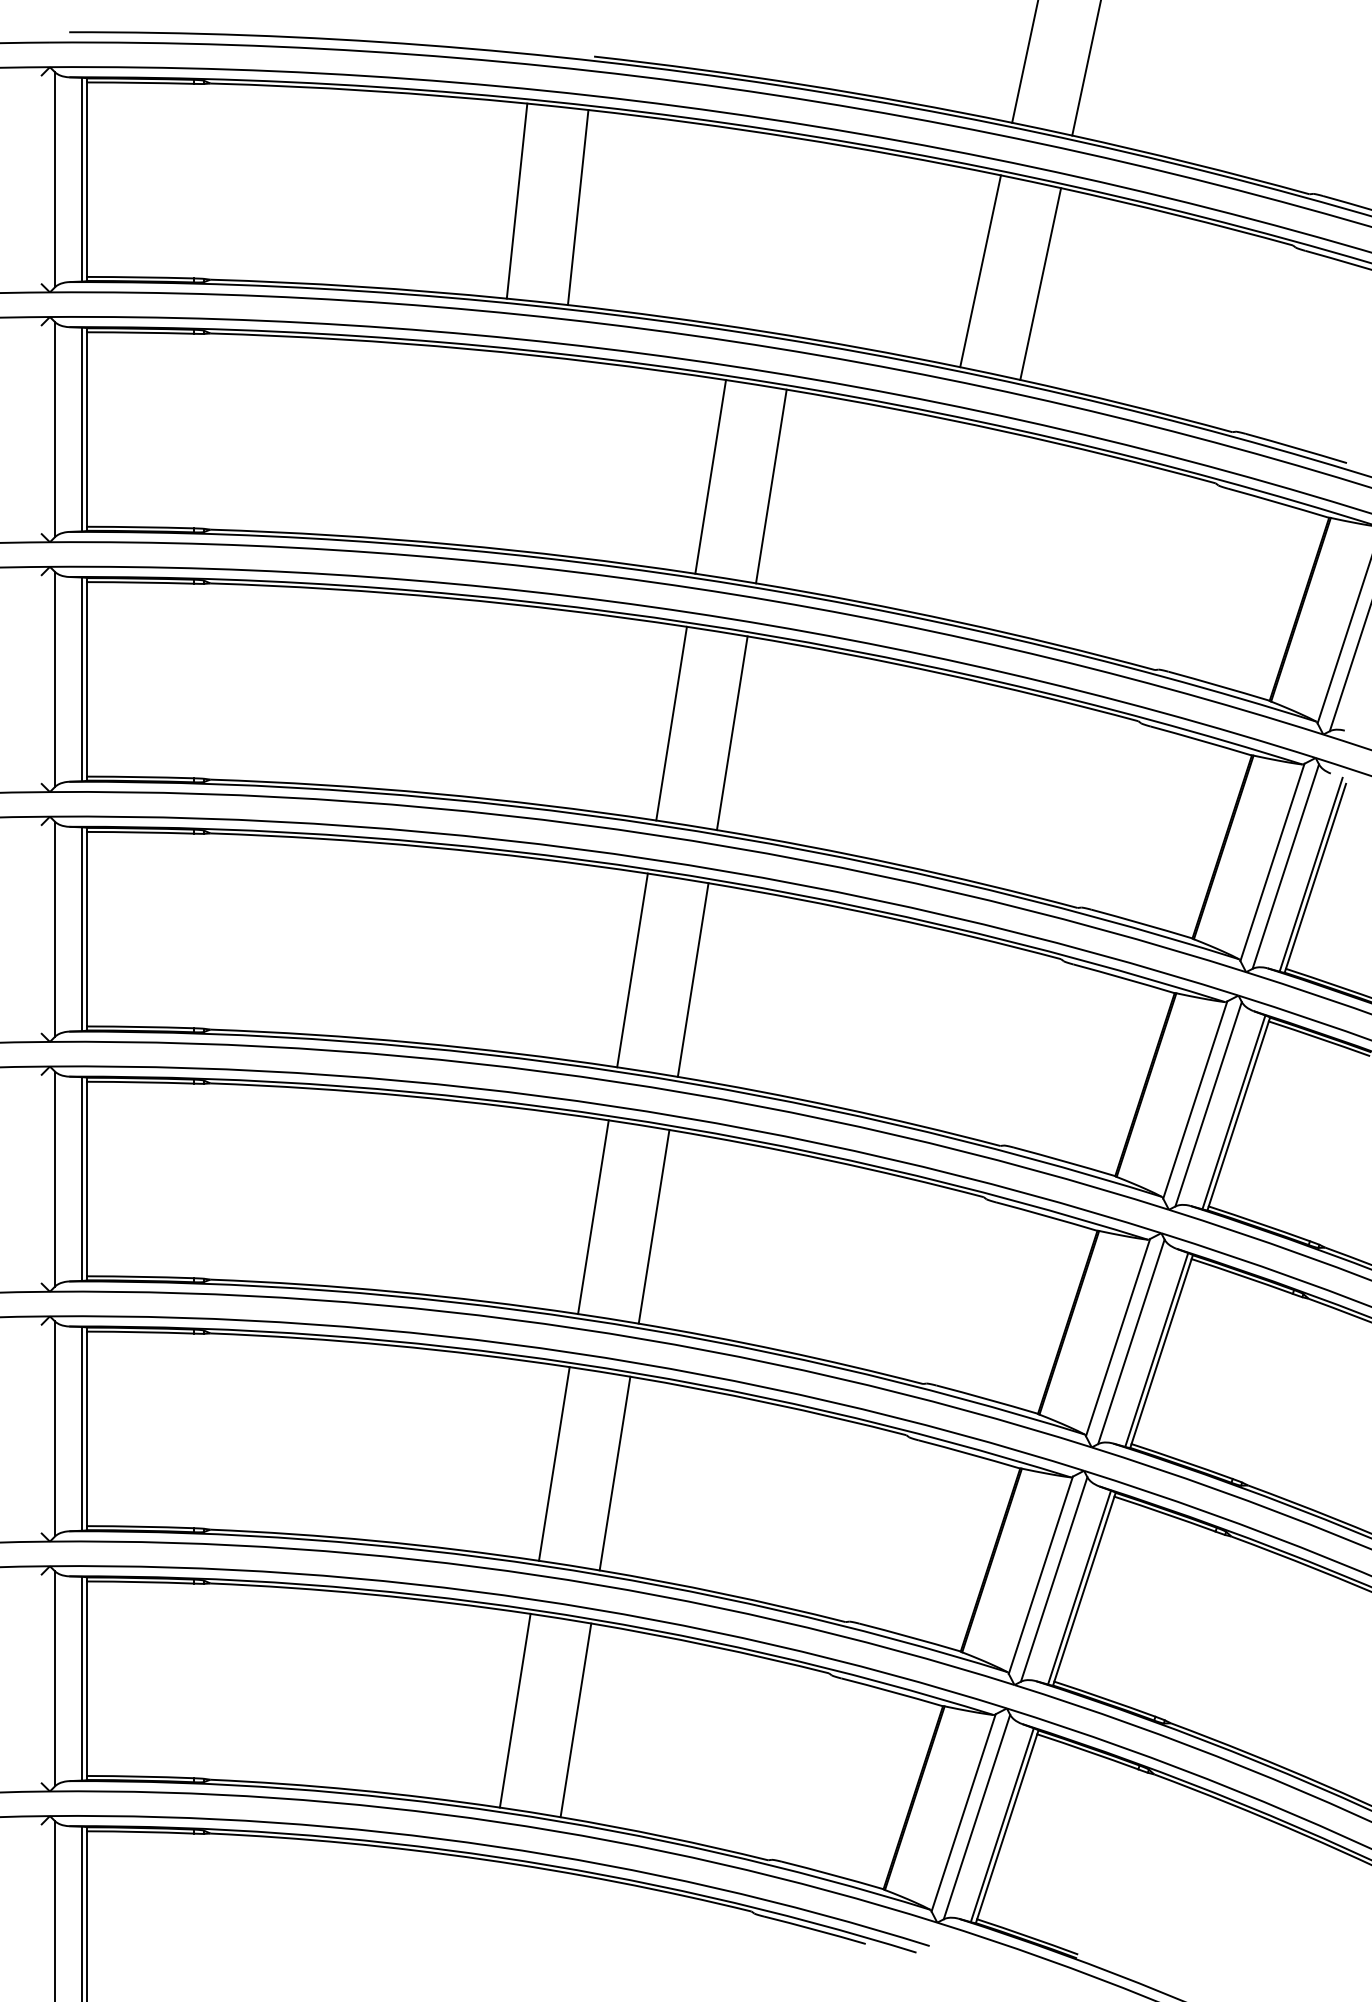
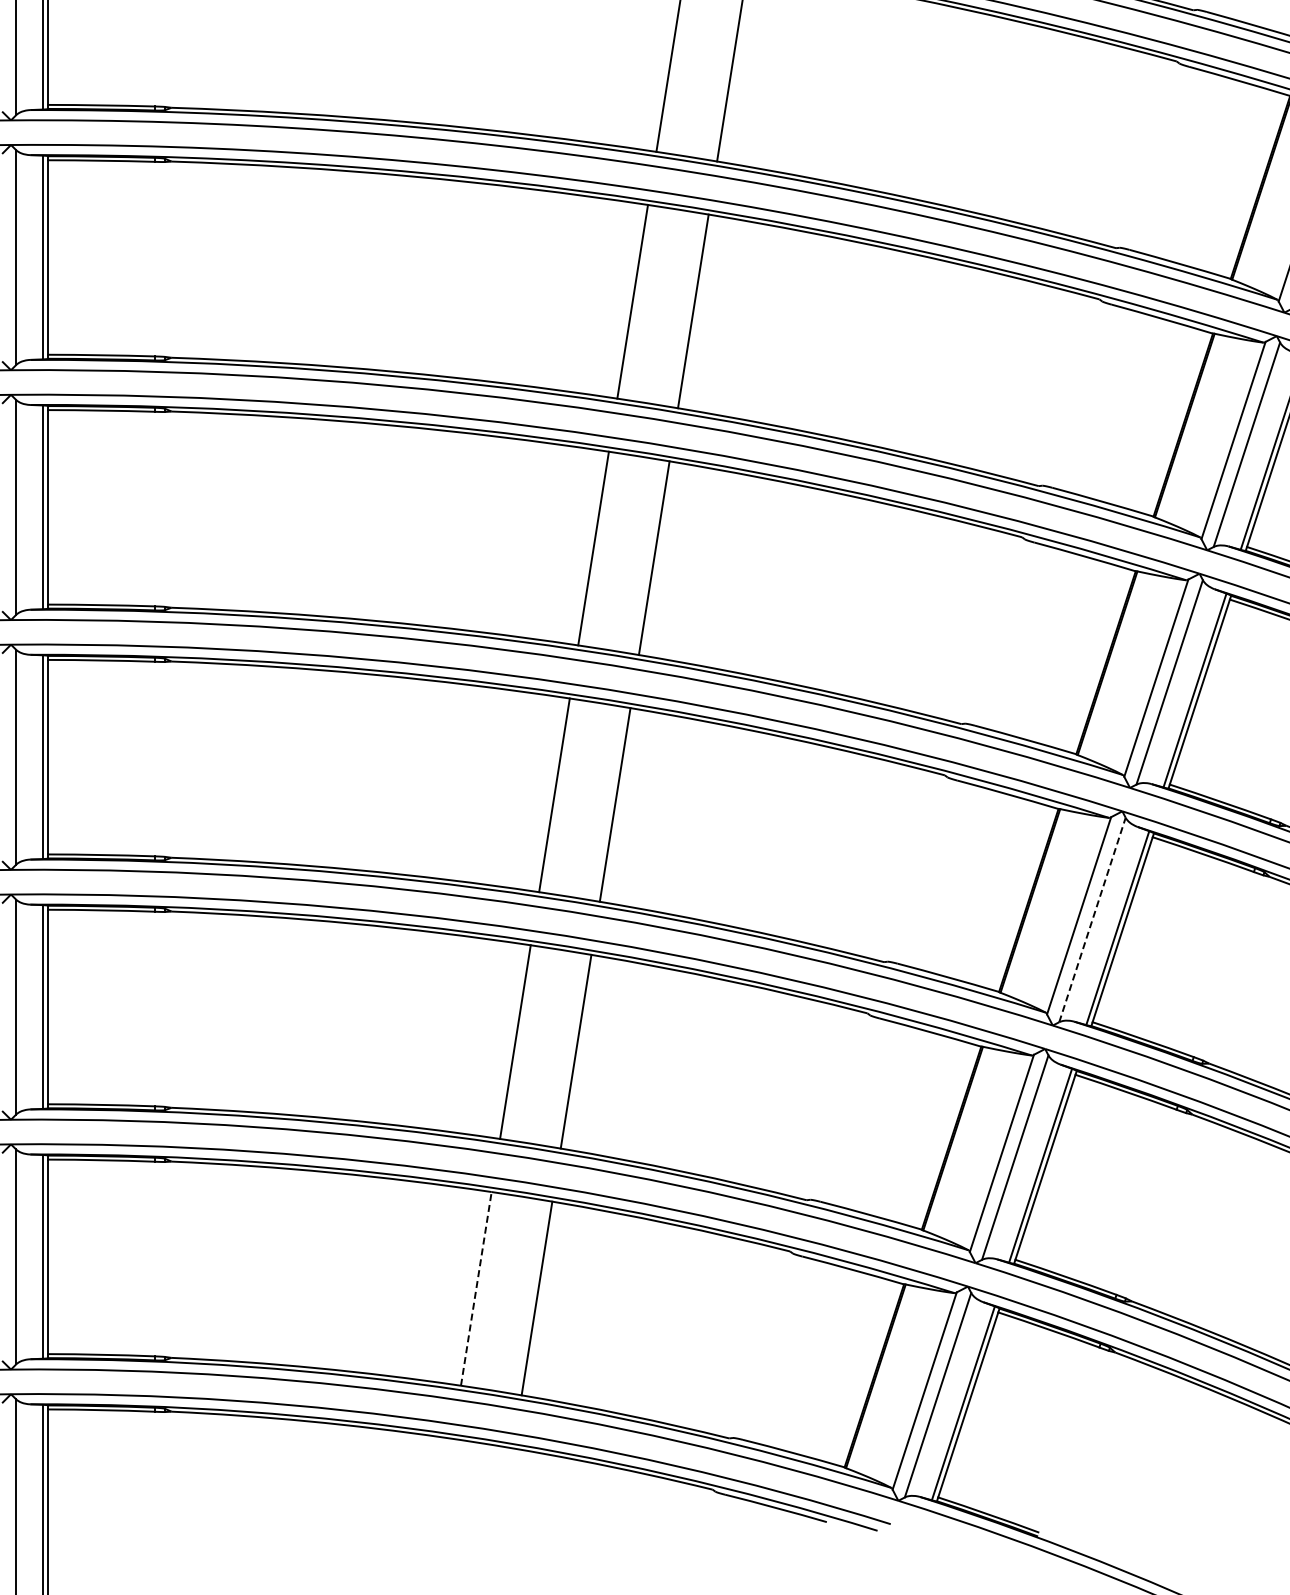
line: (1131, 1341) -> (1092, 919), solid -> dashed
line: (515, 1710) -> (476, 1288), solid -> dashed

